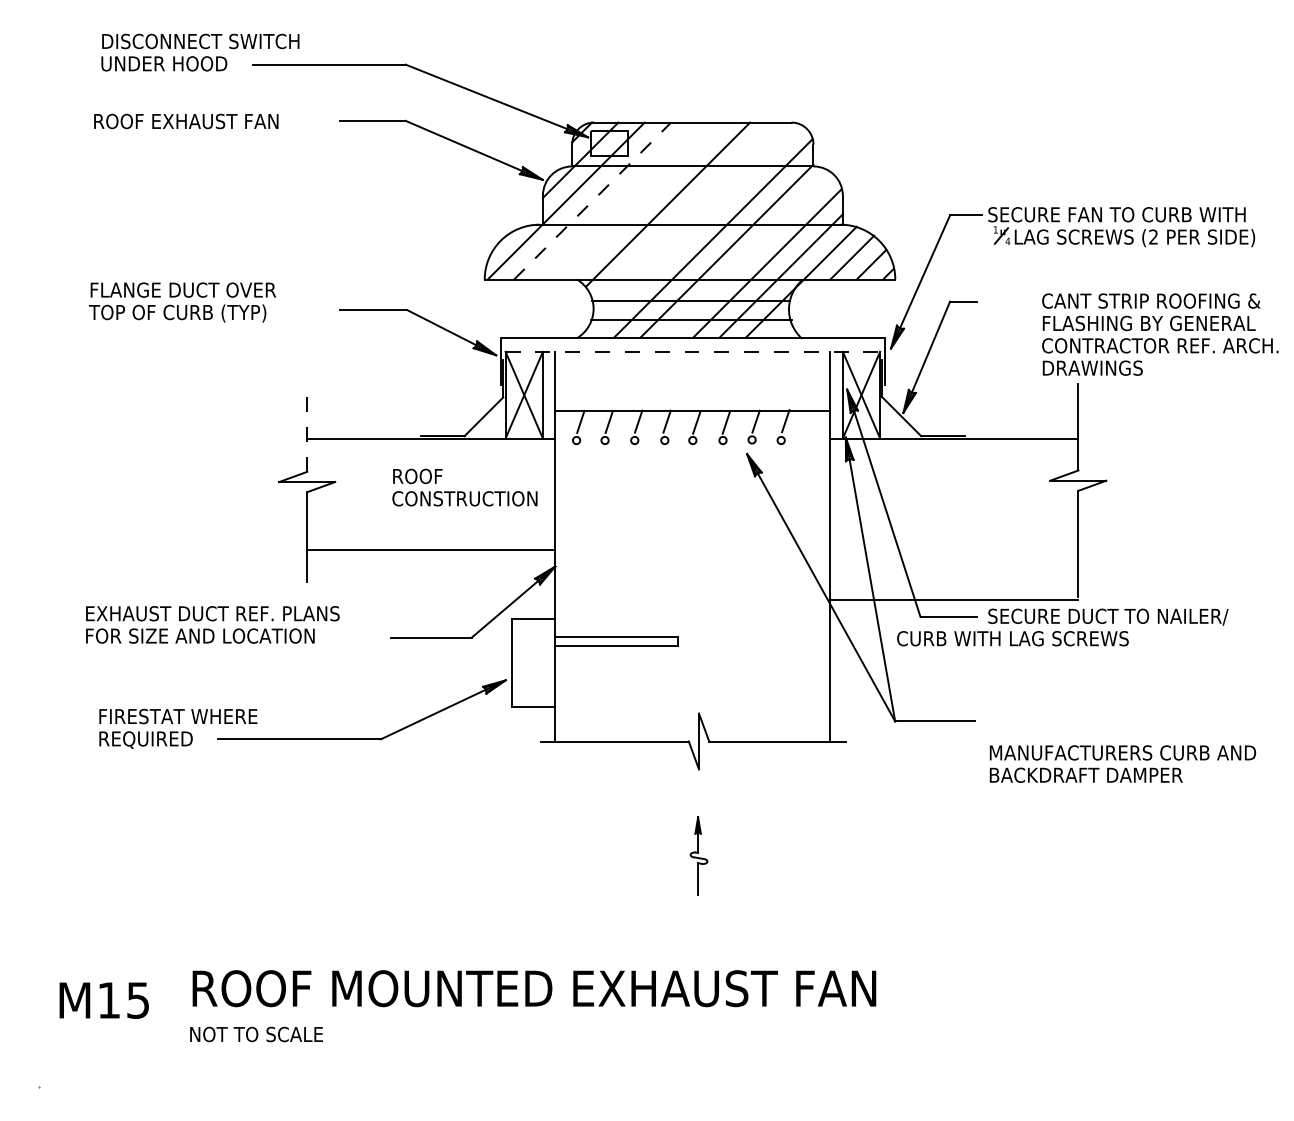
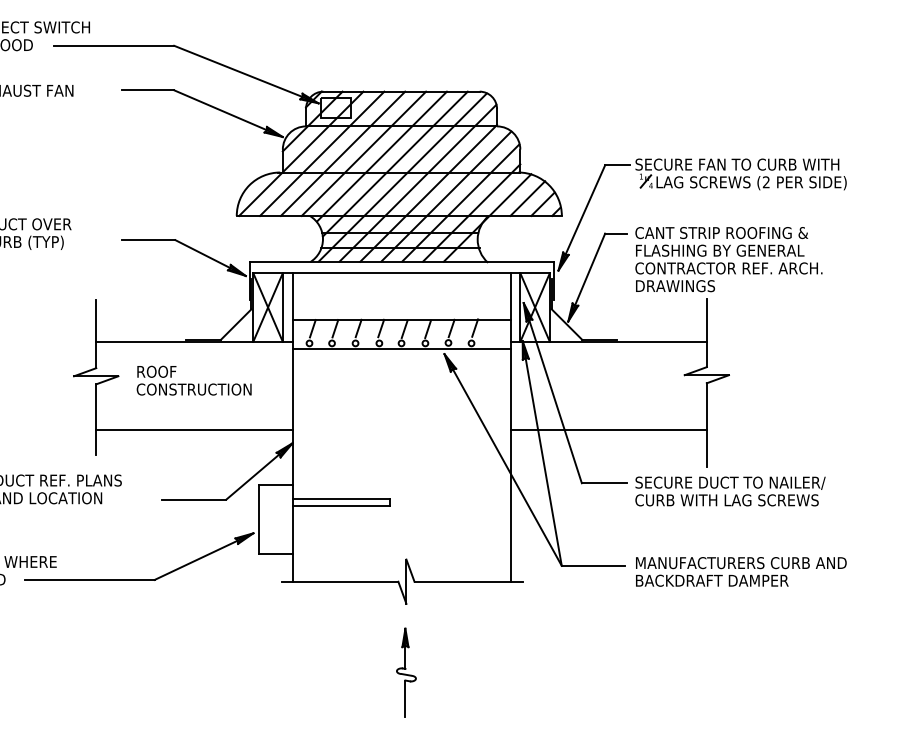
line: (592, 200) -> (322, 153), dashed -> solid
line: (618, 200) -> (342, 153), added
line: (644, 200) -> (363, 153), added
line: (684, 213) -> (394, 163), added
line: (694, 230) -> (402, 177), added
line: (749, 255) -> (446, 196), added
text: (1160, 334) -> (729, 259), moved
line: (693, 351) -> (402, 272), dashed -> solid
line: (307, 428) -> (96, 333), dashed -> solid
line: (692, 447) -> (401, 348), added
text: (464, 487) -> (193, 380), moved
line: (954, 600) -> (608, 430), moved
text: (1012, 638) -> (726, 500), moved
text: (1122, 763) -> (740, 571), moved
part: (698, 855) -> (406, 671), size x1.43

